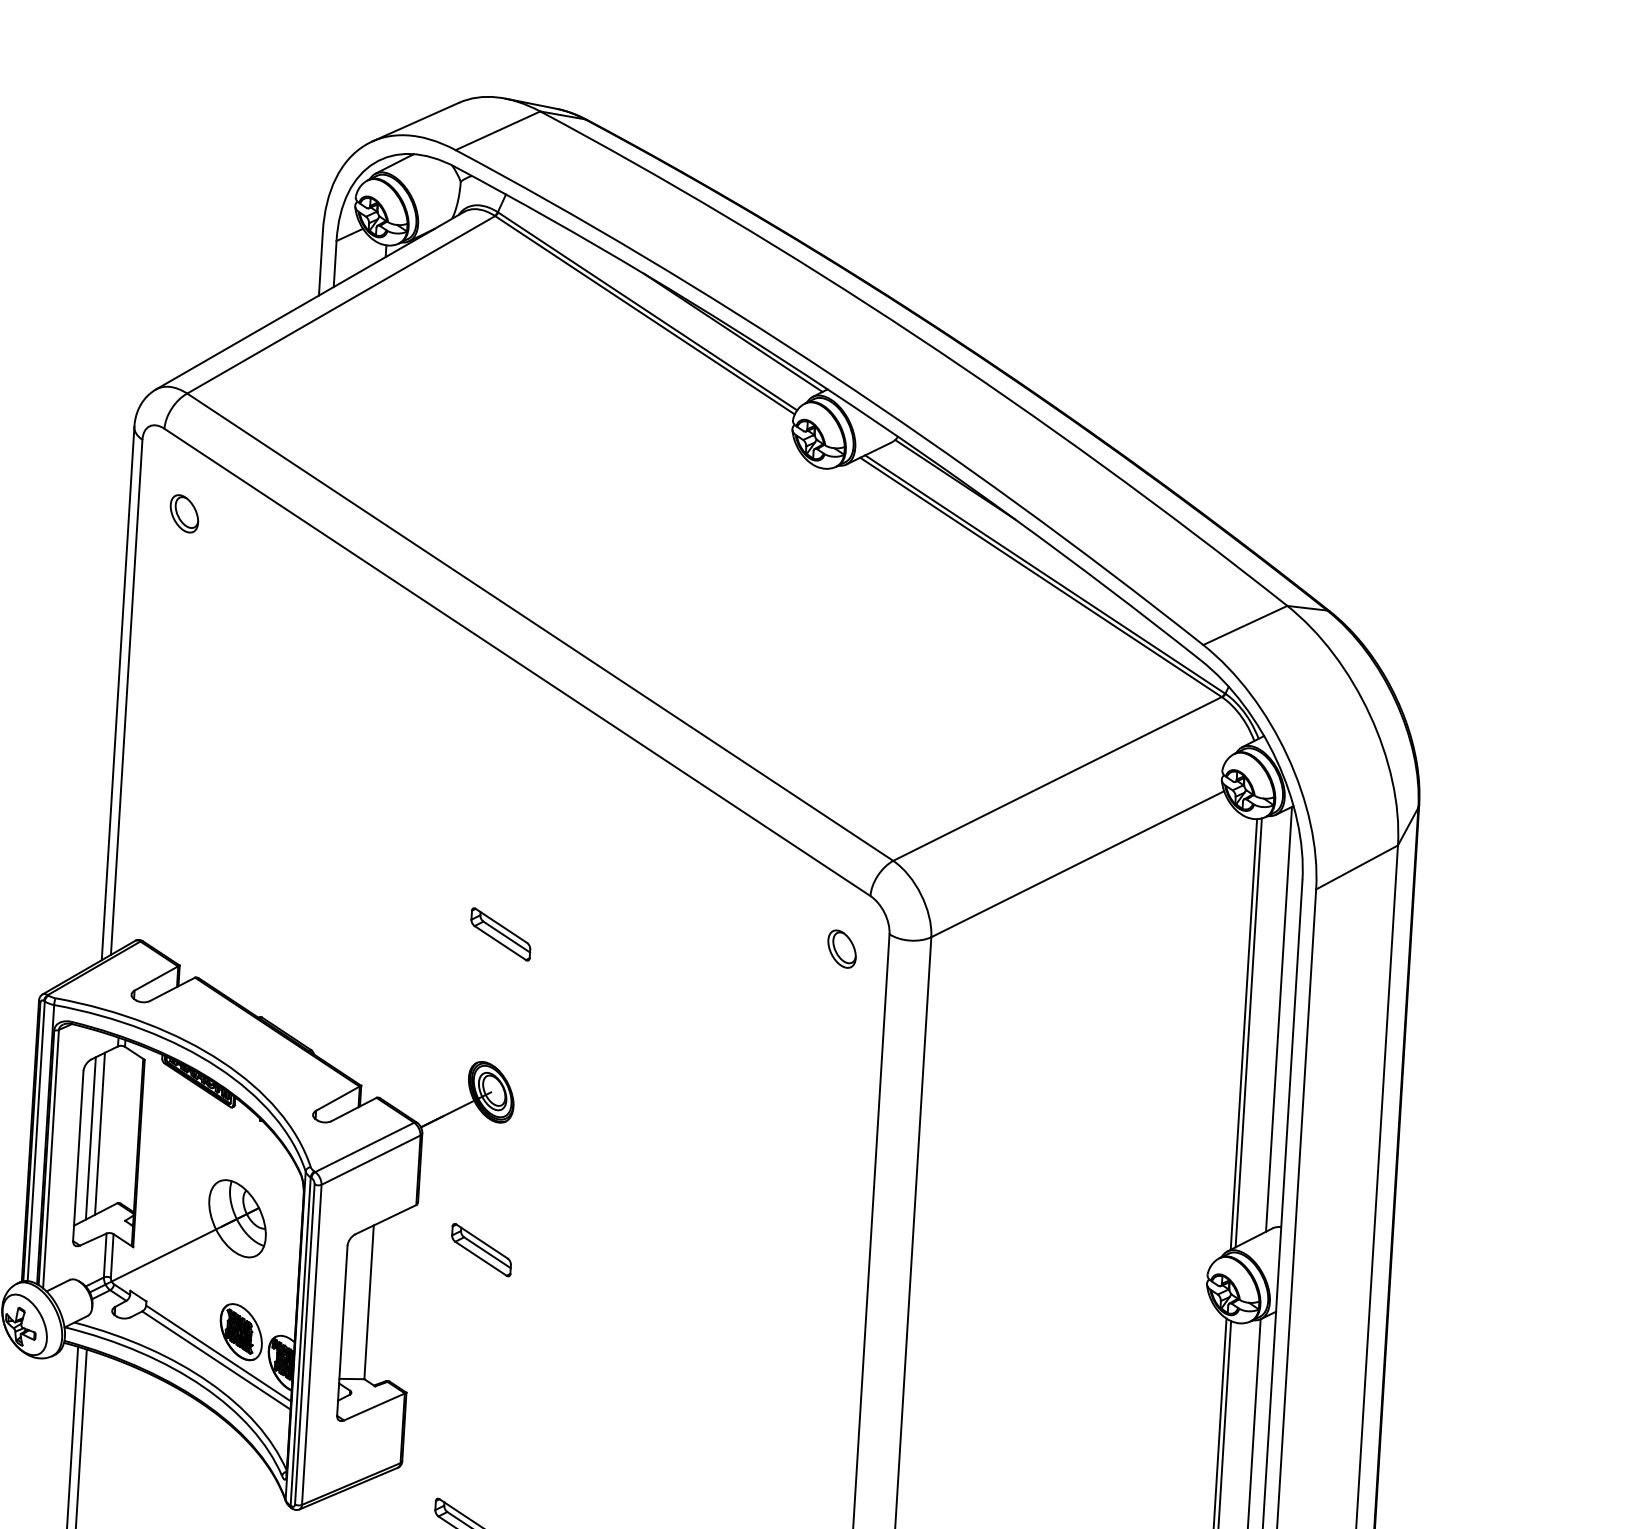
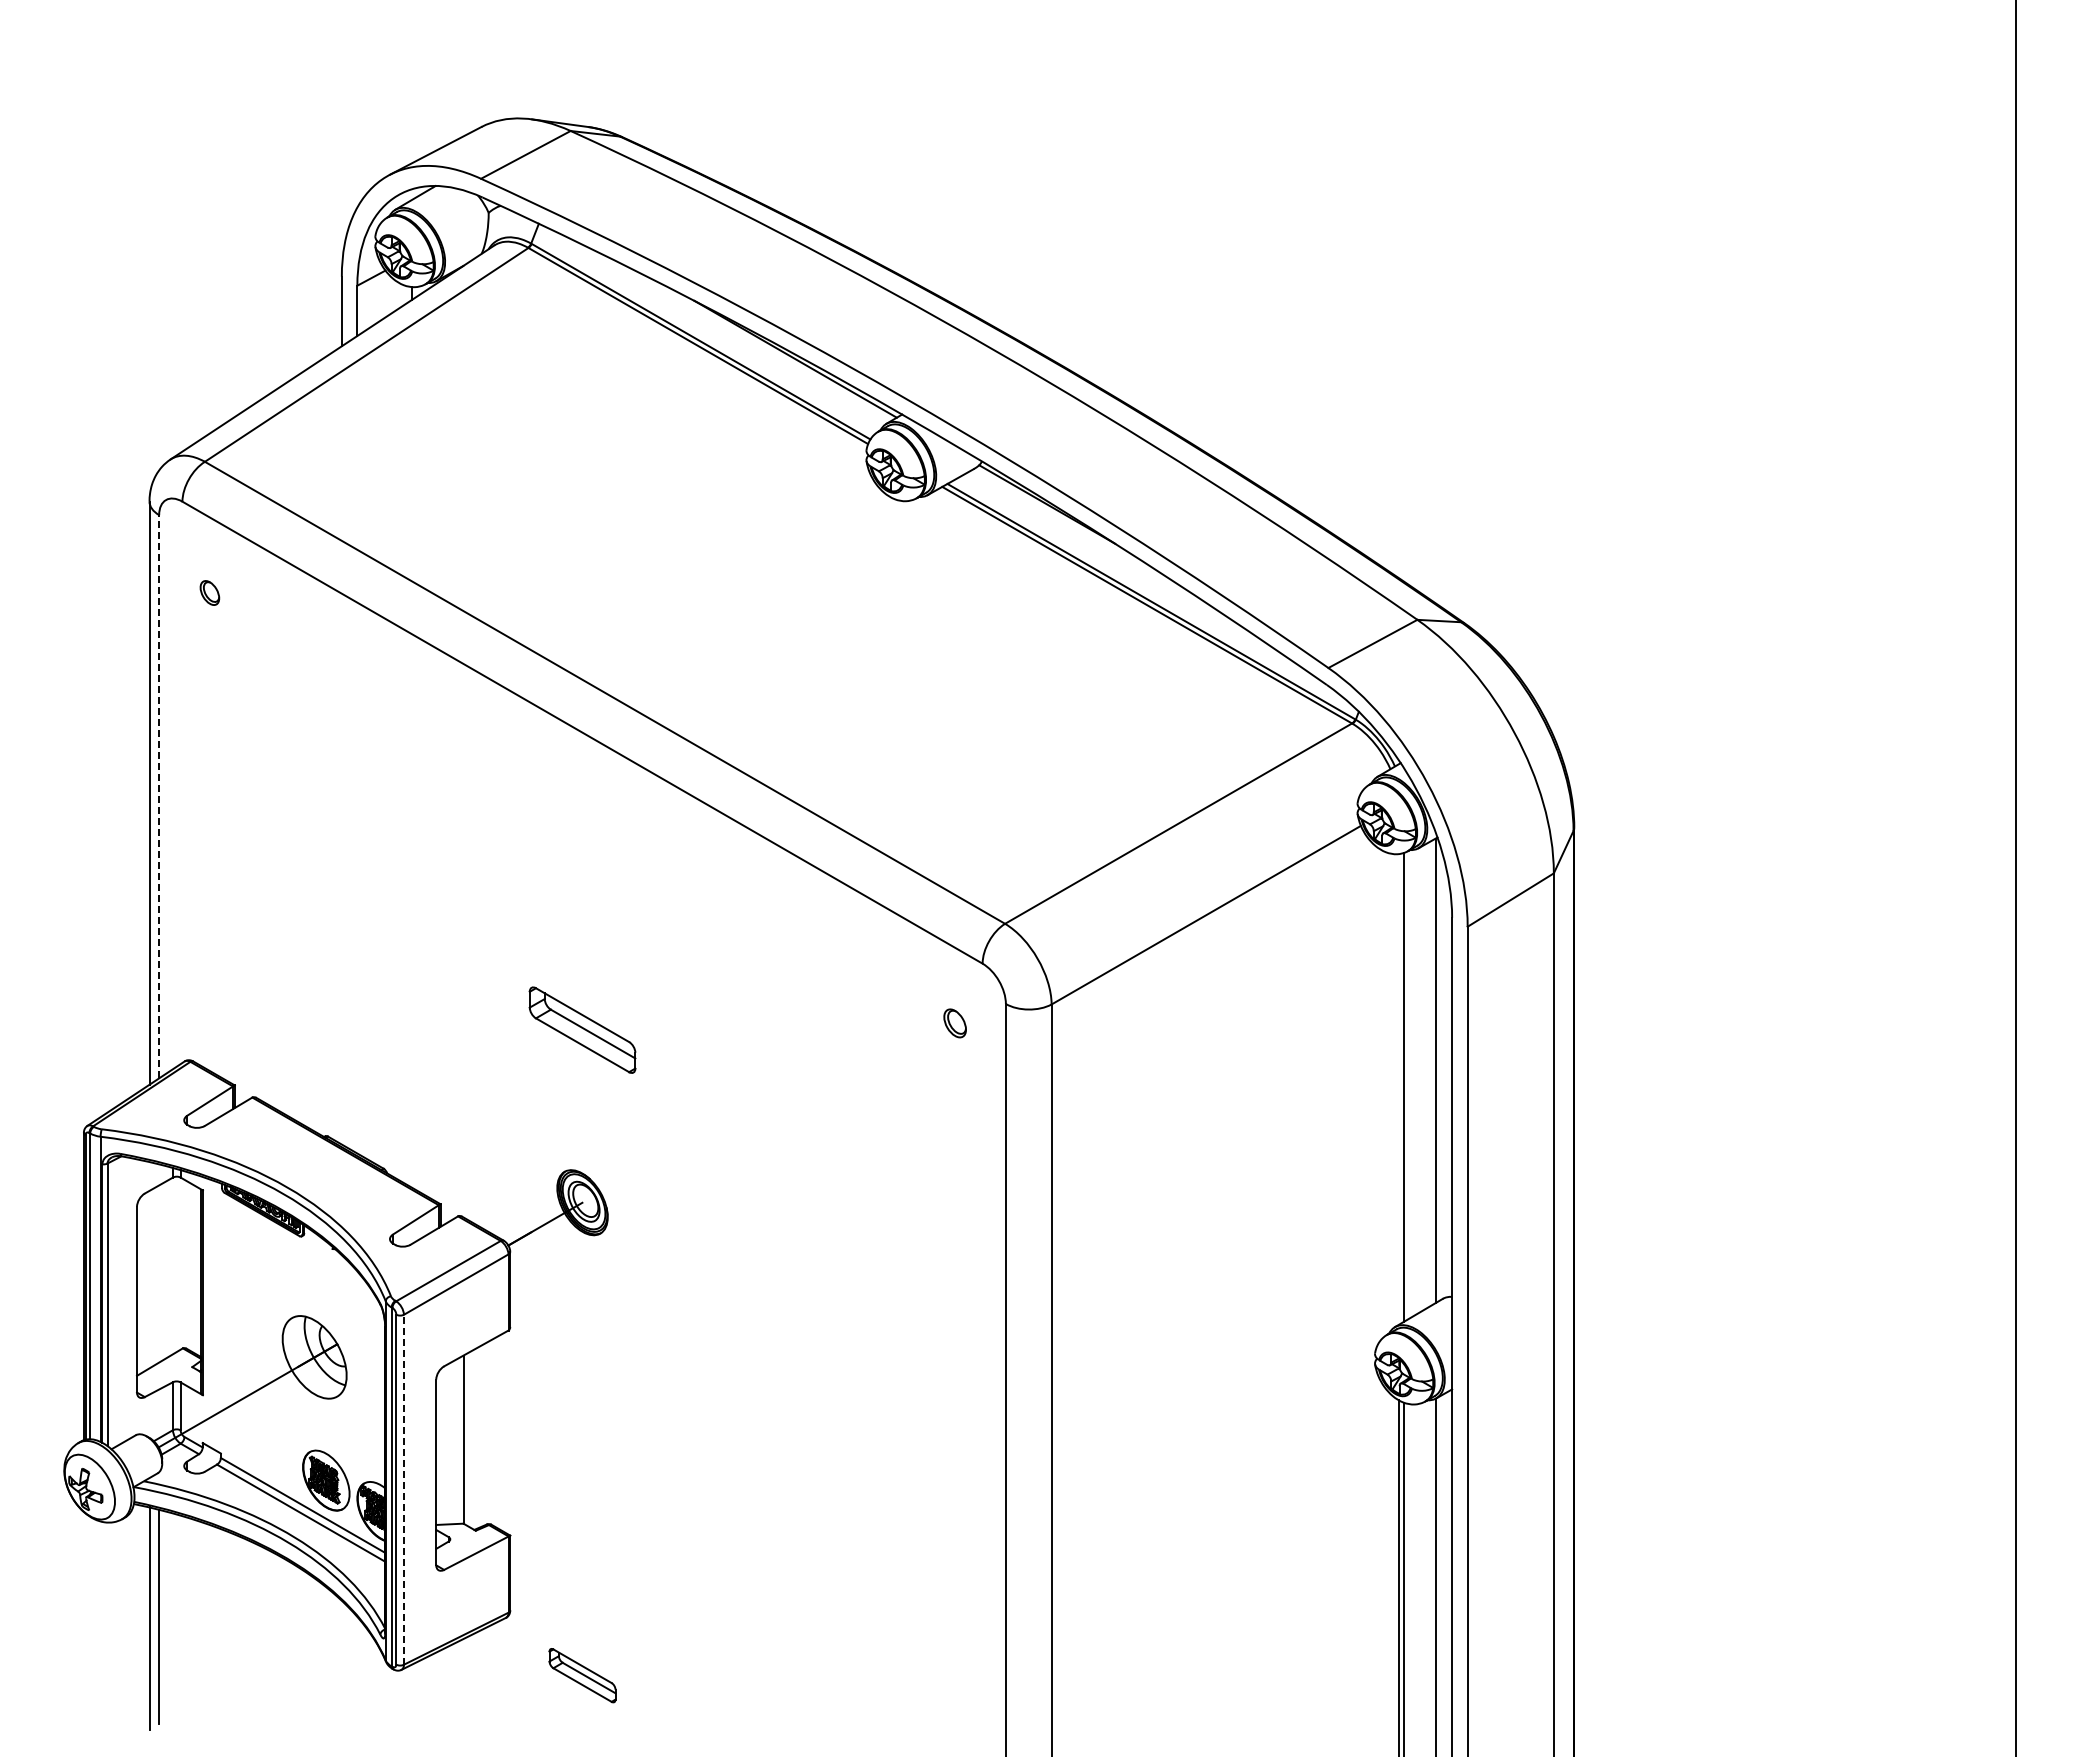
part: (184, 513) -> (209, 592), size x0.6
line: (127, 697) -> (159, 796), solid -> dashed
part: (500, 933) -> (582, 1029), size x1.6
part: (841, 949) -> (954, 1023), size x0.7
line: (1243, 1034) -> (1398, 1089), removed
line: (100, 1133) -> (159, 1273), removed
line: (90, 1138) -> (149, 1279), removed
part: (481, 1249) -> (582, 1374), removed
line: (311, 1344) -> (403, 1489), solid -> dashed

